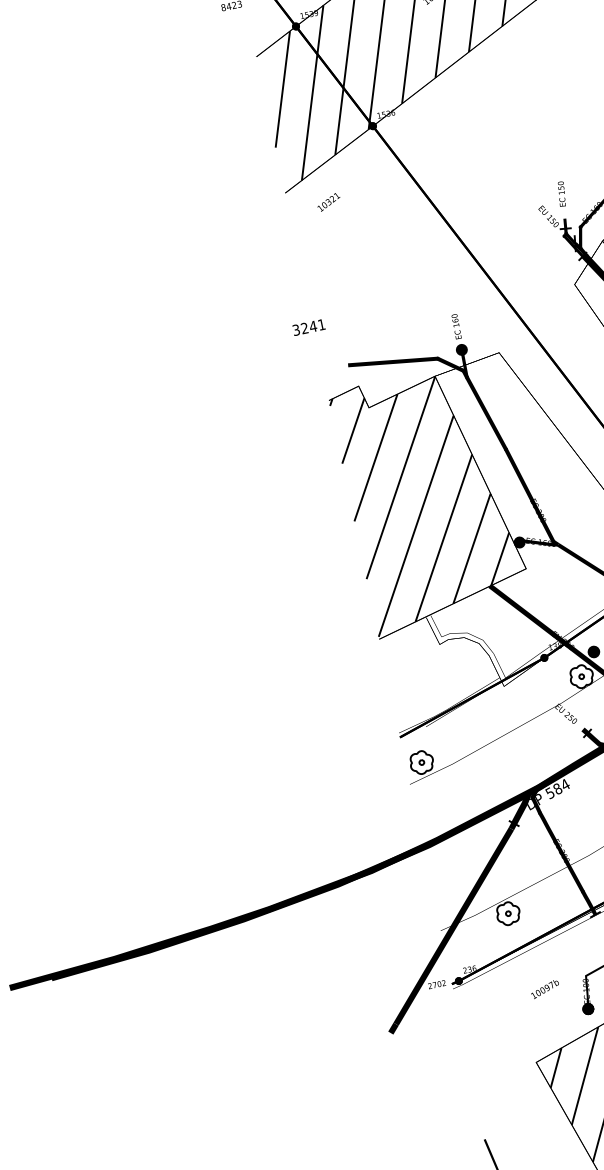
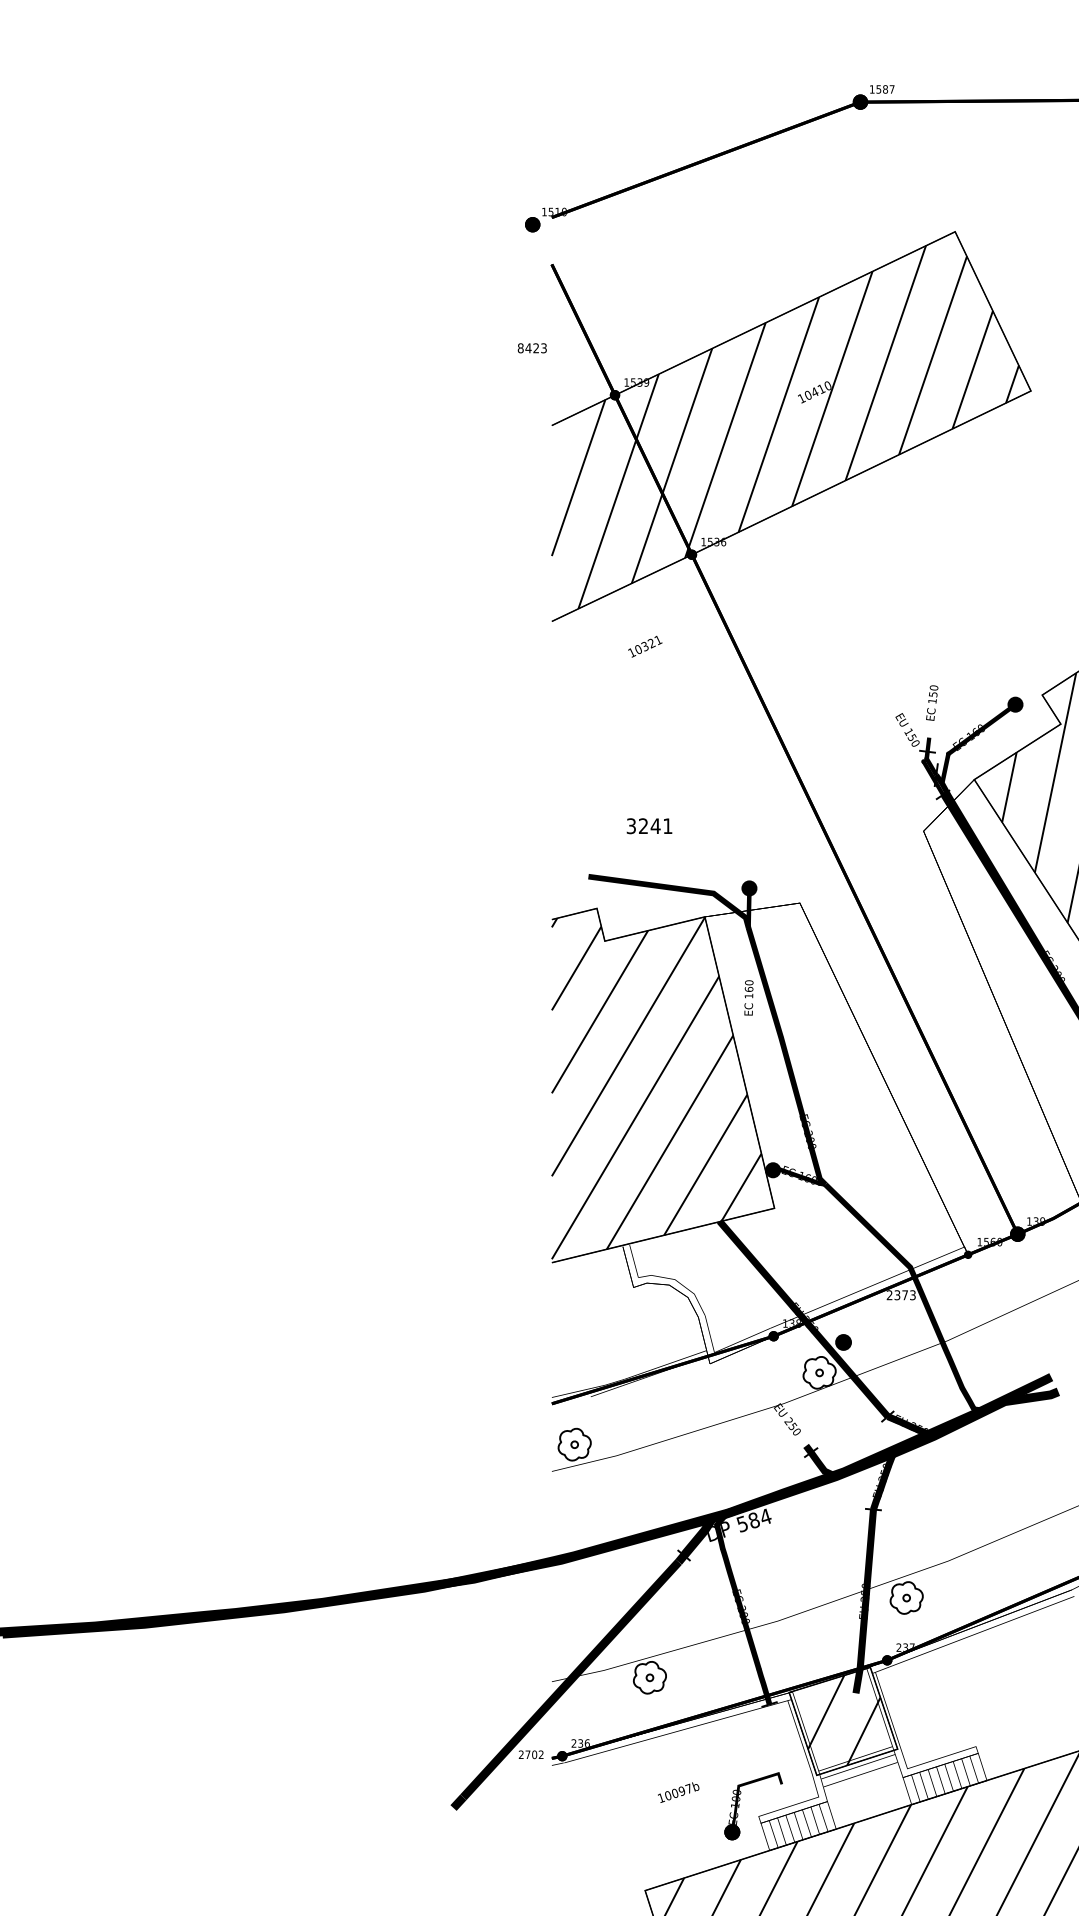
text: (329, 202) -> (645, 646), moved
text: (456, 326) -> (748, 997), moved
text: (308, 327) -> (649, 826), moved

